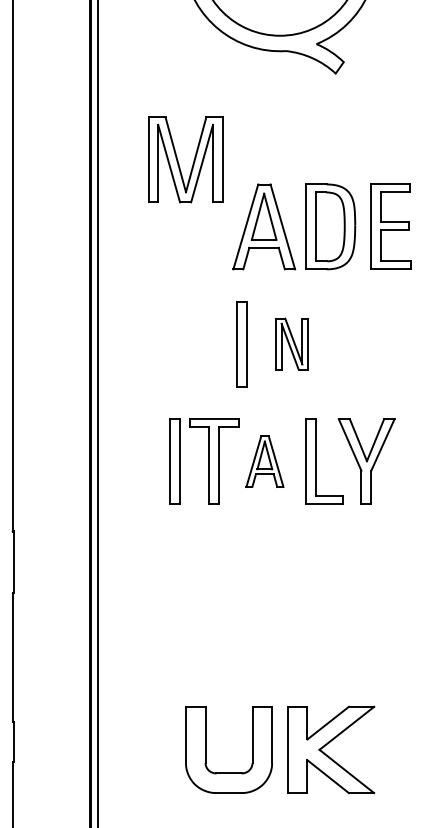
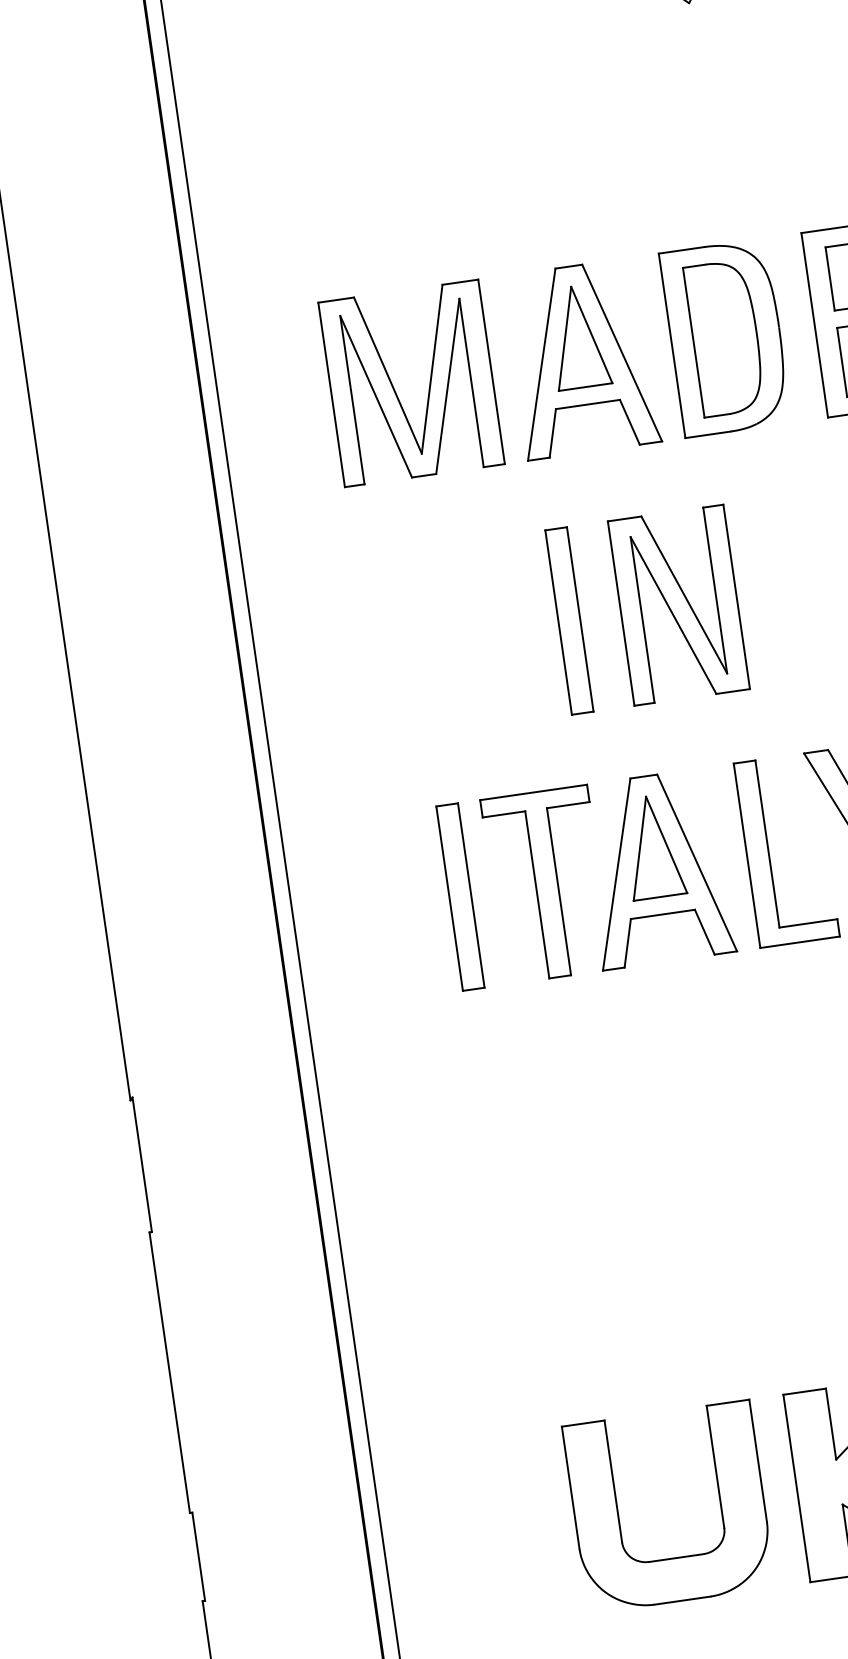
part: (178, 160) -> (395, 387), moved
part: (291, 343) -> (677, 603), size x1.67
part: (264, 461) -> (655, 868), size x1.67

